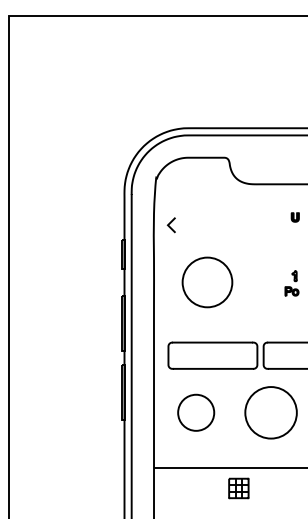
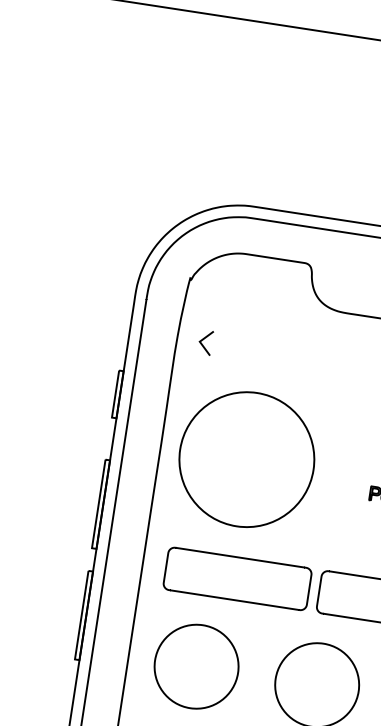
line: (170, 224) -> (204, 341), moved
circle: (207, 282) -> (246, 459), size x1.67
circle: (195, 412) -> (195, 666), size x1.43

